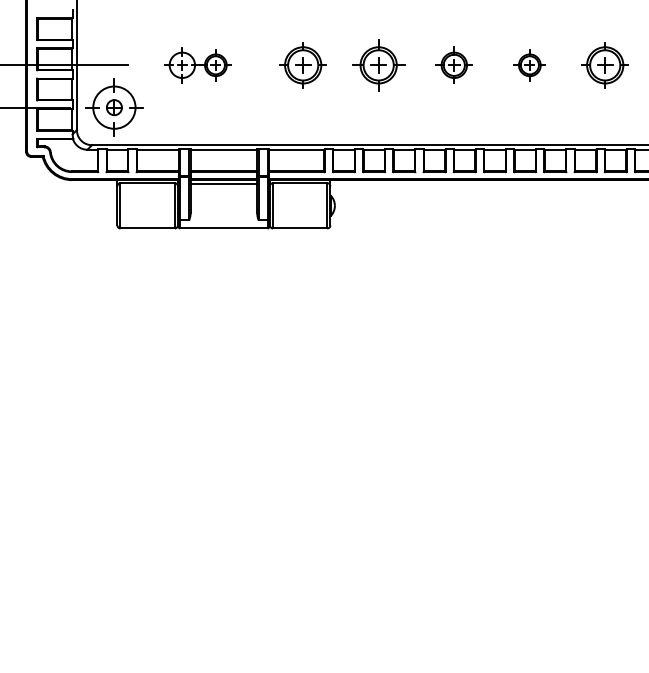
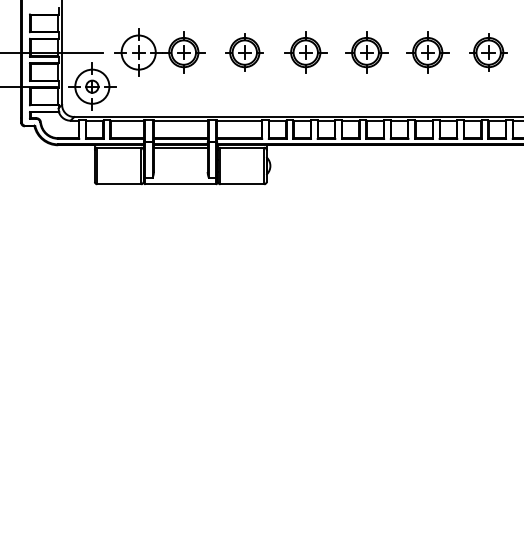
part: (197, 65) -> (159, 52), size x1.67
part: (453, 65) -> (366, 52), size x1.43
part: (529, 65) -> (427, 52), size x1.67

